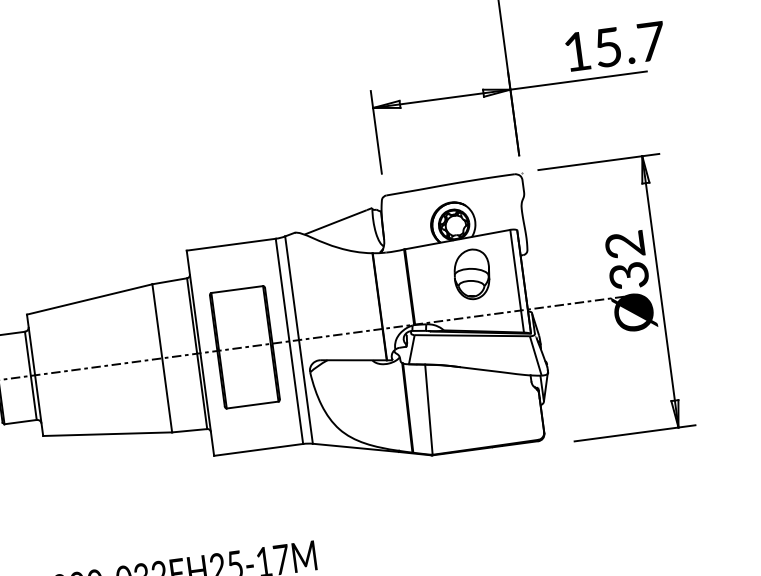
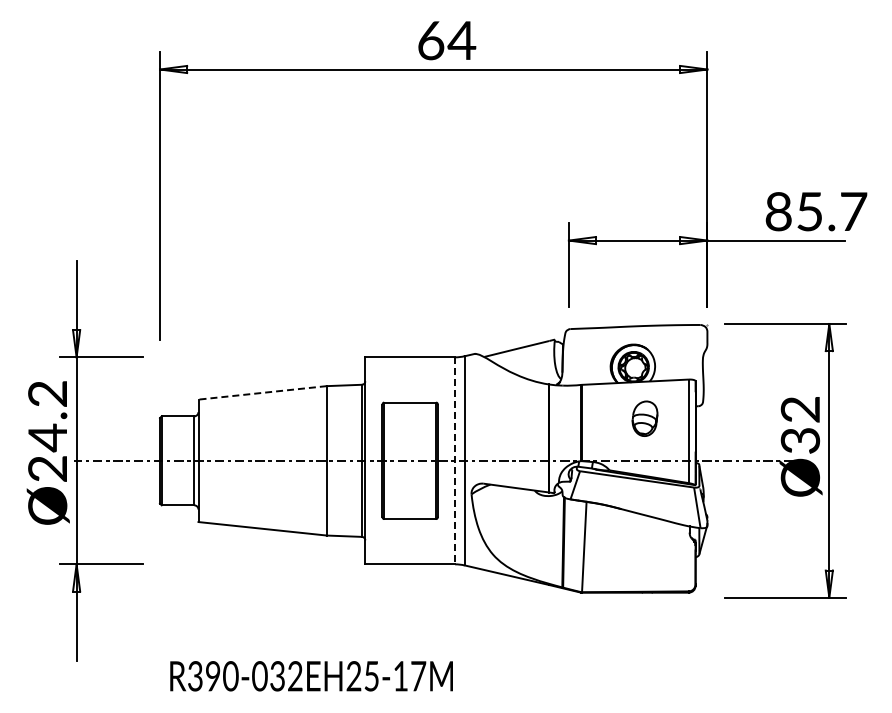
text: (577, 51) -> (778, 211), 15.7 -> 85.7
part: (471, 274) -> (644, 418), size x0.7
line: (89, 299) -> (262, 392), solid -> dashed
line: (289, 341) -> (455, 461), solid -> dashed

